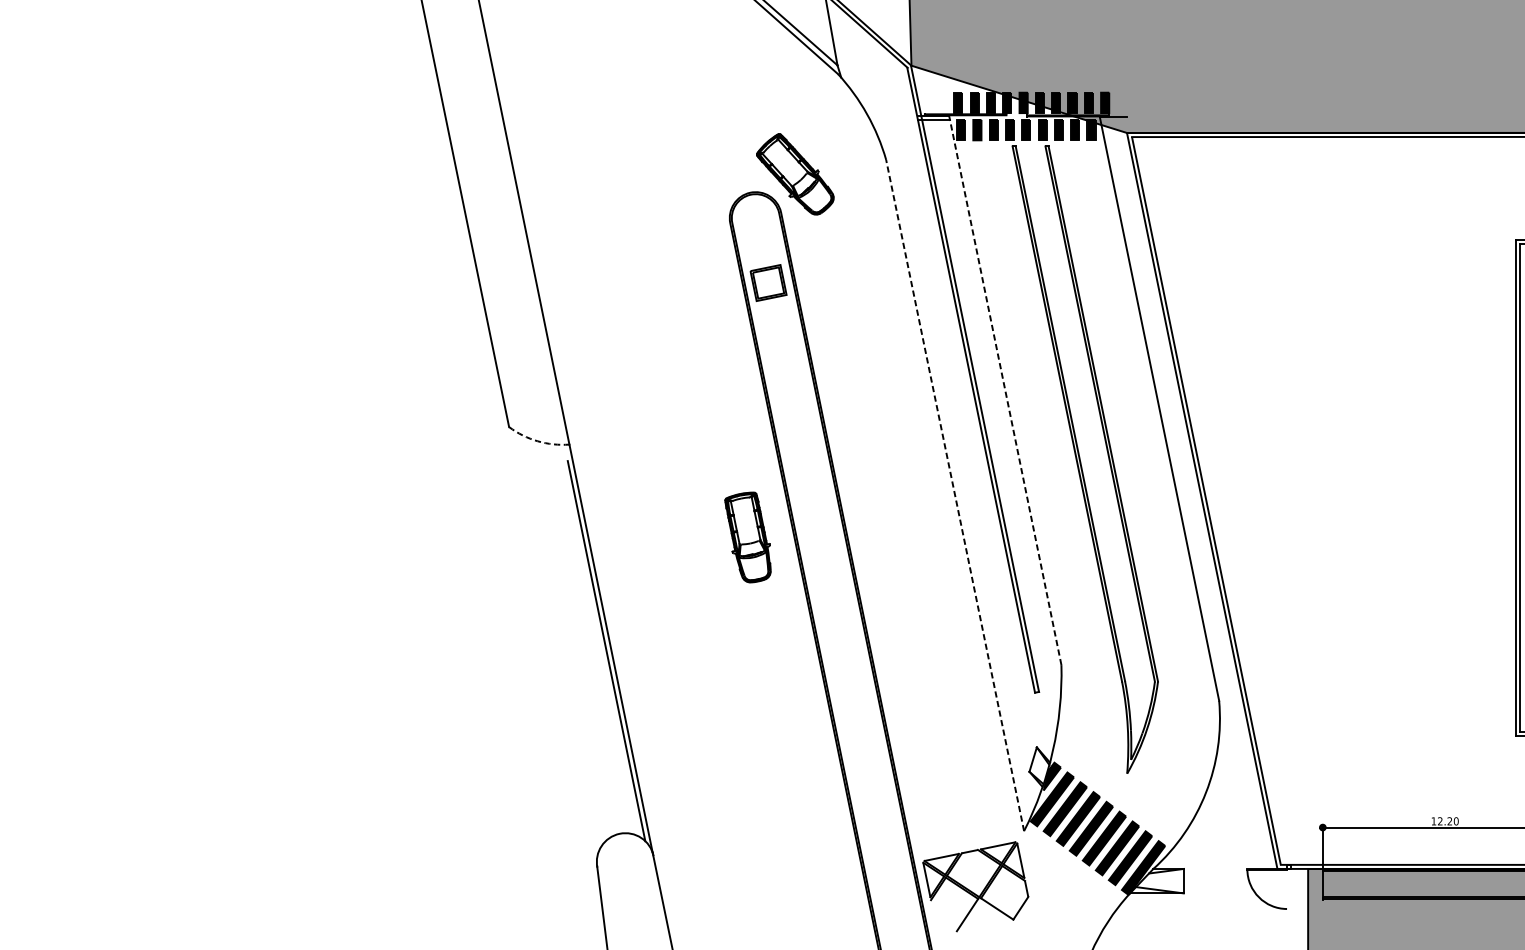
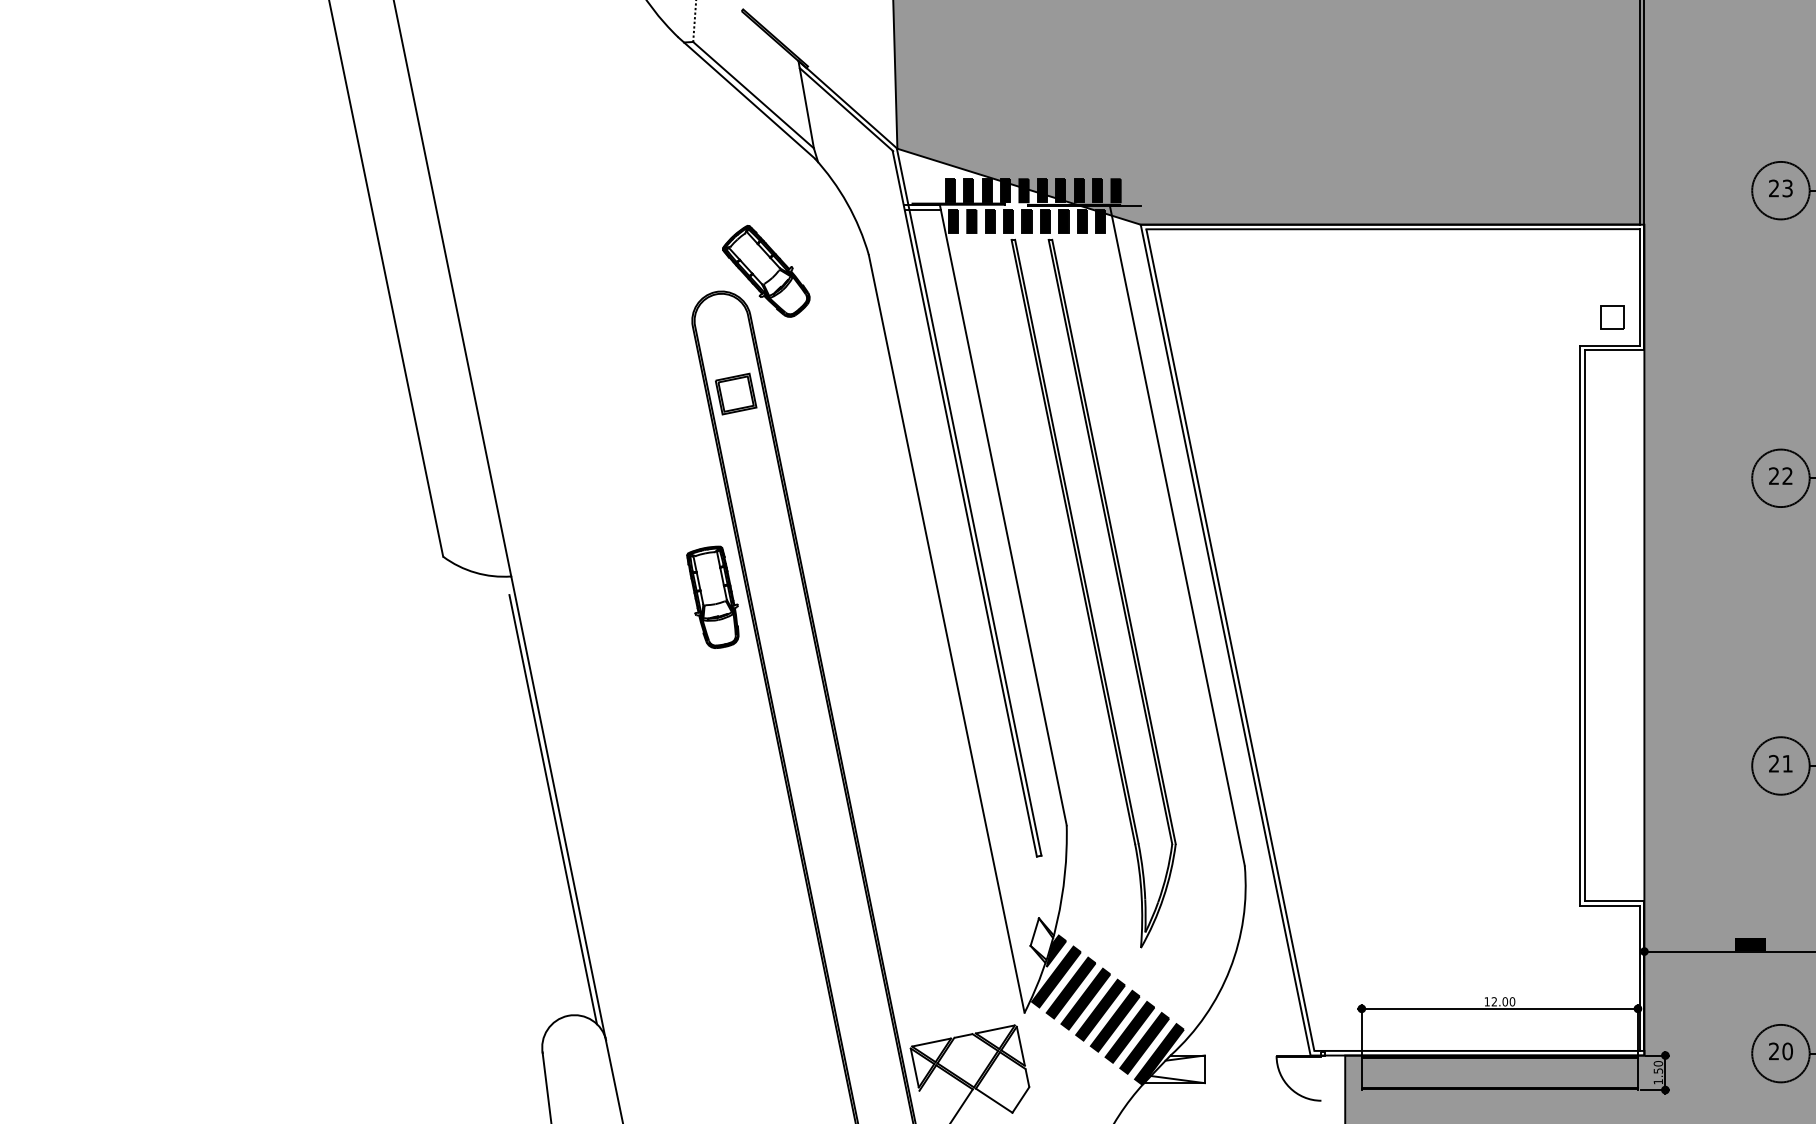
line: (1005, 389) -> (1003, 514), dashed -> solid
arc: (537, 441) -> (475, 572), dashed -> solid
line: (954, 495) -> (946, 633), dashed -> solid
part: (747, 536) -> (712, 596), moved
text: (1450, 821) -> (1505, 1001), 12.20 -> 12.00

